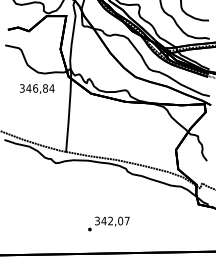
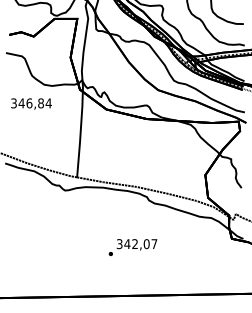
text: (37, 88) -> (31, 103), moved
text: (108, 223) -> (132, 247), moved

